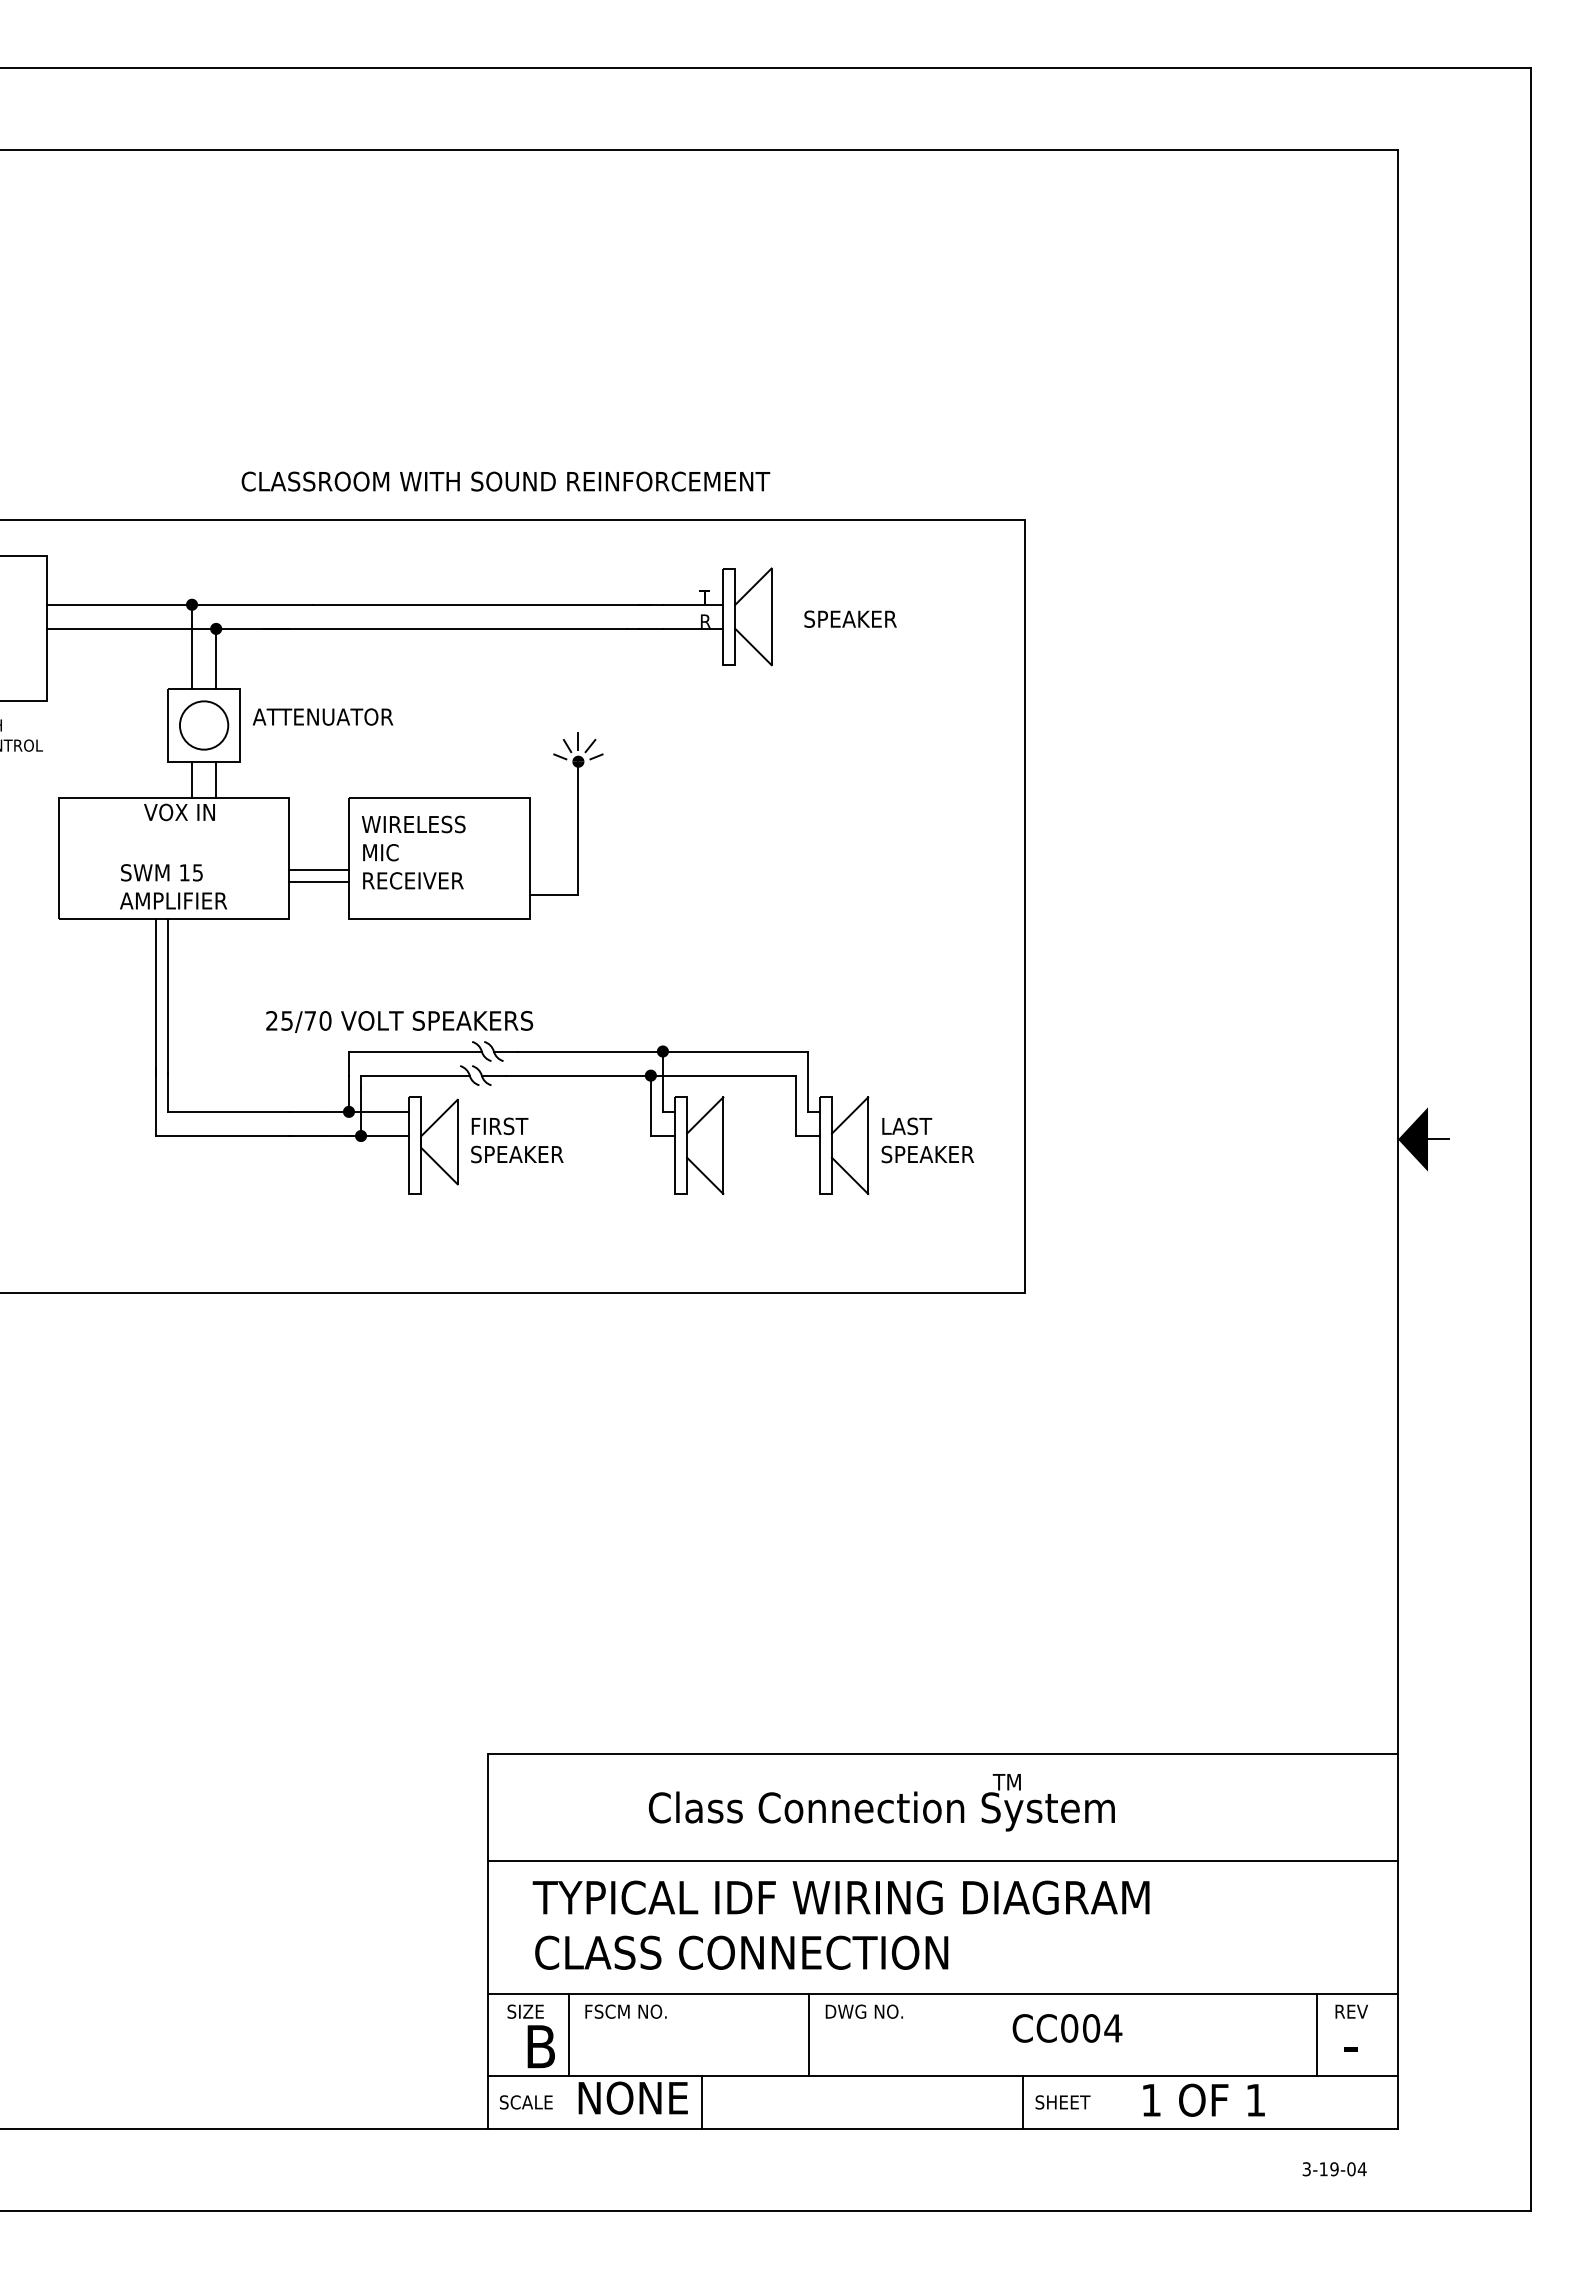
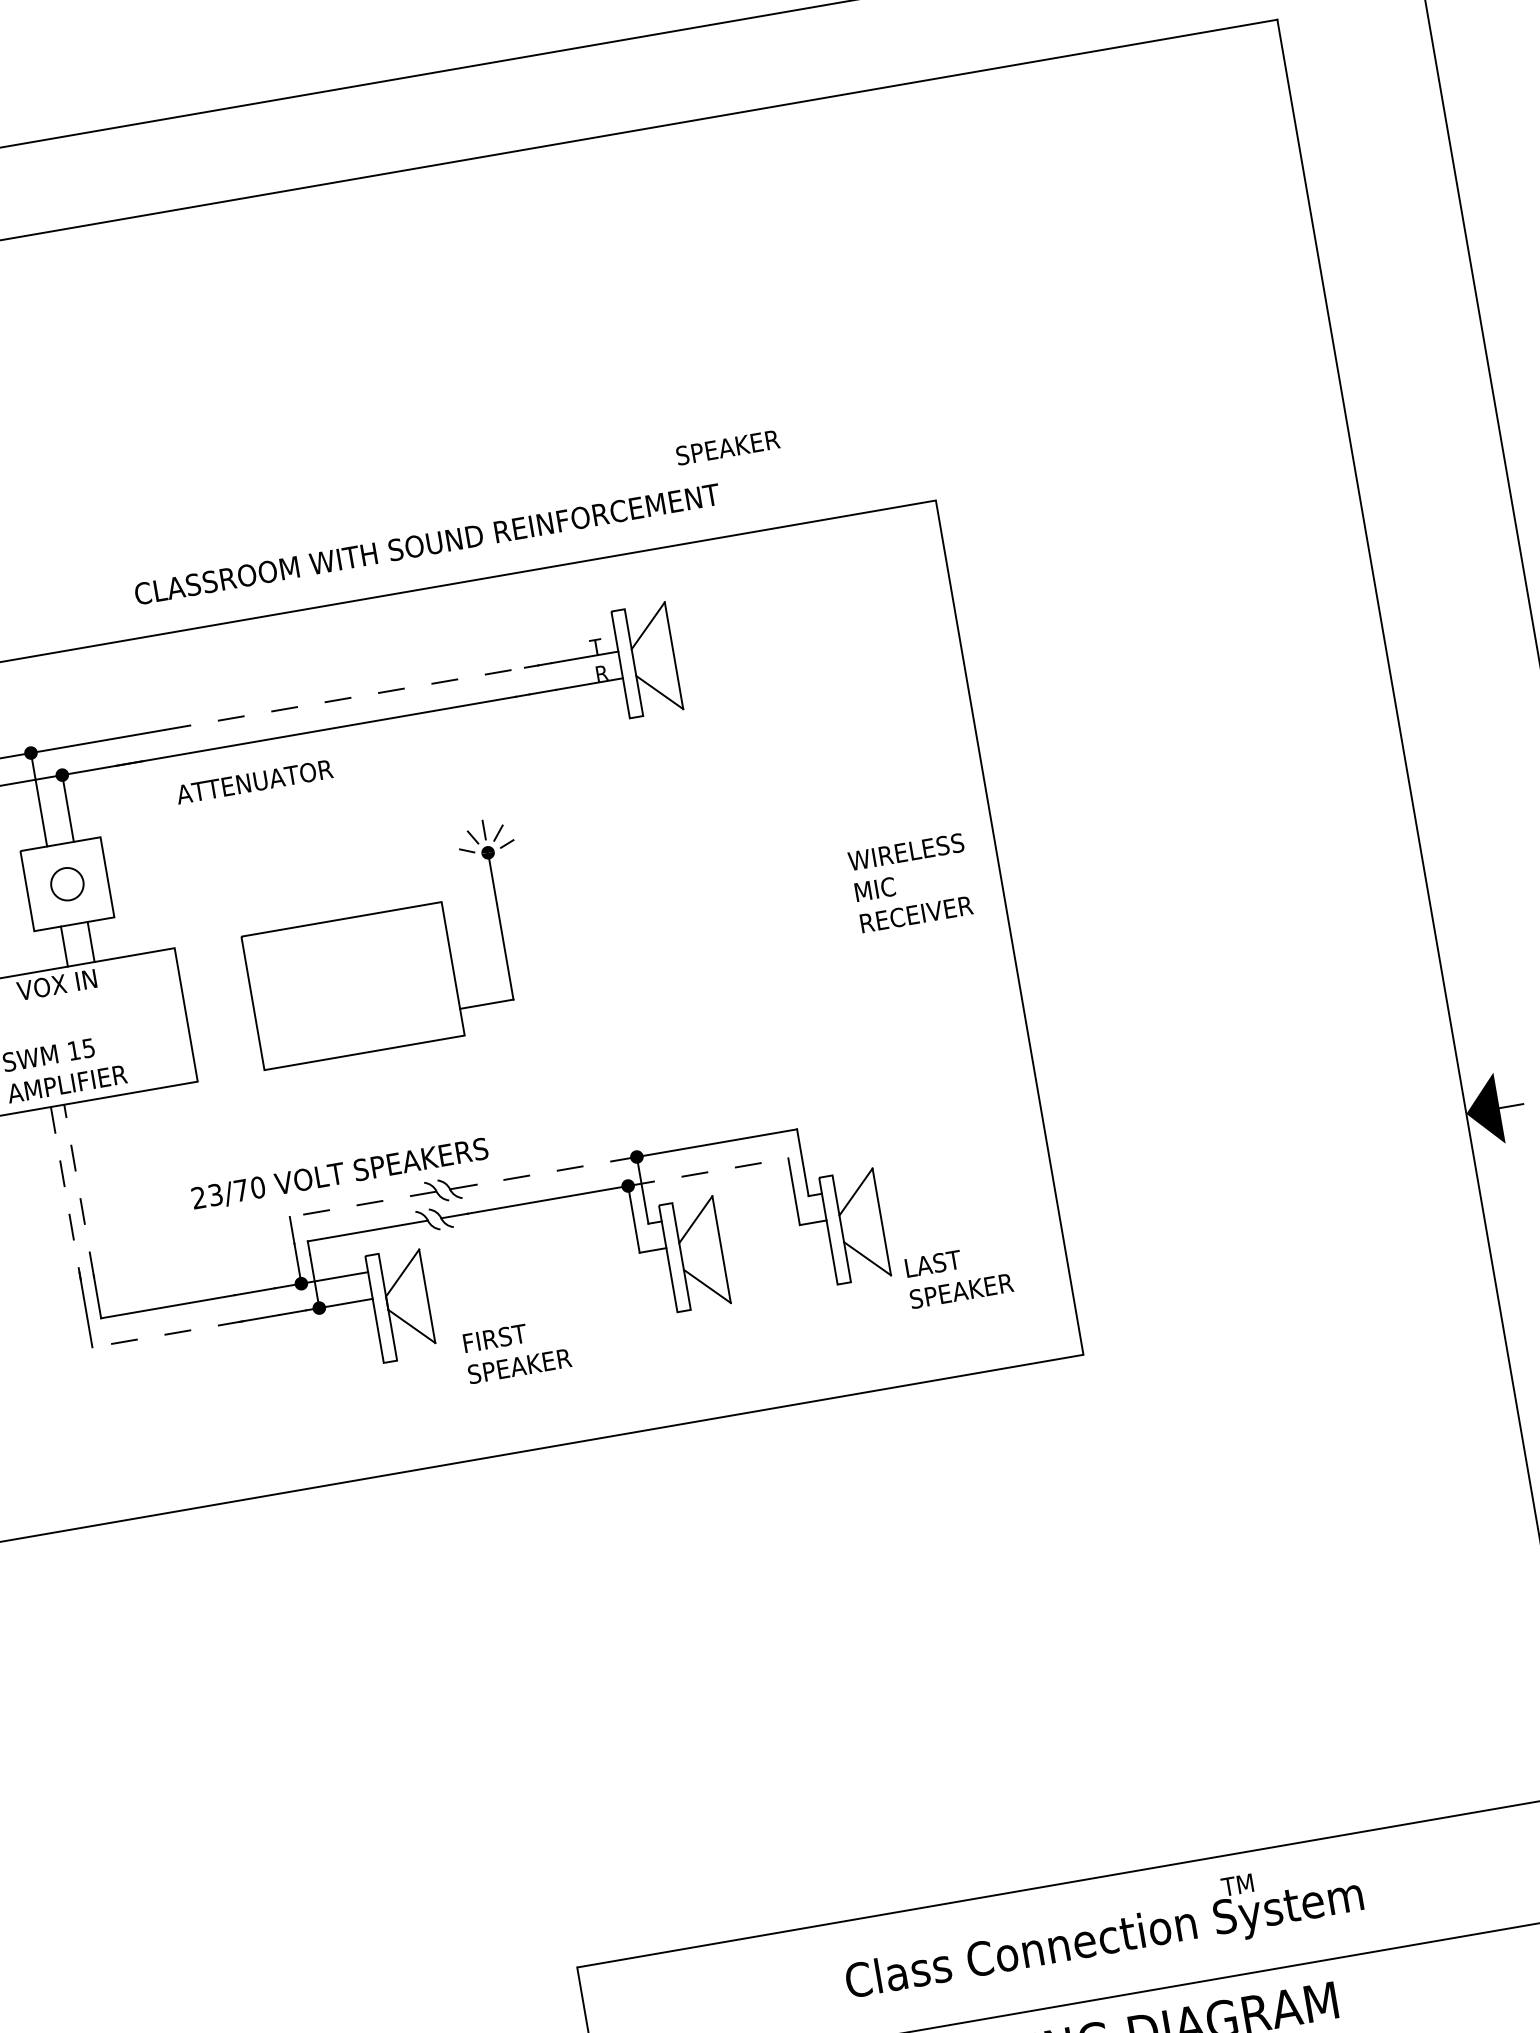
text: (505, 481) -> (426, 544), moved
line: (482, 604) -> (352, 697), solid -> dashed
text: (850, 618) -> (727, 446), moved
text: (322, 716) -> (253, 781), moved
circle: (203, 725) -> (66, 884), size x0.6
text: (413, 852) -> (911, 883), moved
line: (318, 870) -> (221, 1022), removed
line: (318, 882) -> (223, 1035), removed
line: (167, 996) -> (78, 1190), solid -> dashed
line: (155, 997) -> (65, 1194), solid -> dashed
text: (287, 1020) -> (215, 1194), 25/70 -> 23/70
line: (414, 1051) -> (362, 1204), solid -> dashed
line: (589, 1051) -> (555, 1171), solid -> dashed
line: (723, 1075) -> (708, 1171), solid -> dashed
line: (224, 1136) -> (168, 1334), solid -> dashed
text: (517, 1140) -> (517, 1350), moved
text: (927, 1140) -> (958, 1275), moved
text: (881, 1802) -> (1102, 1931), moved

